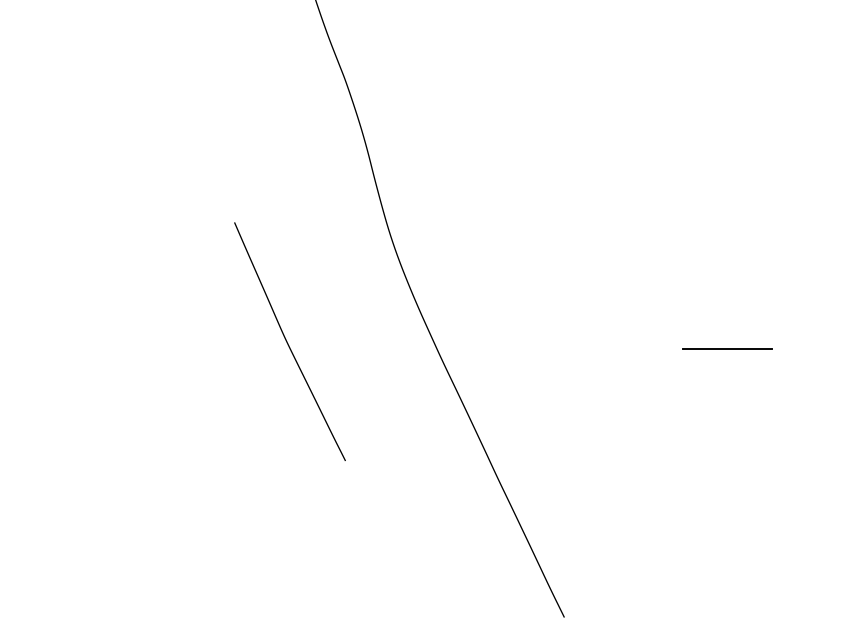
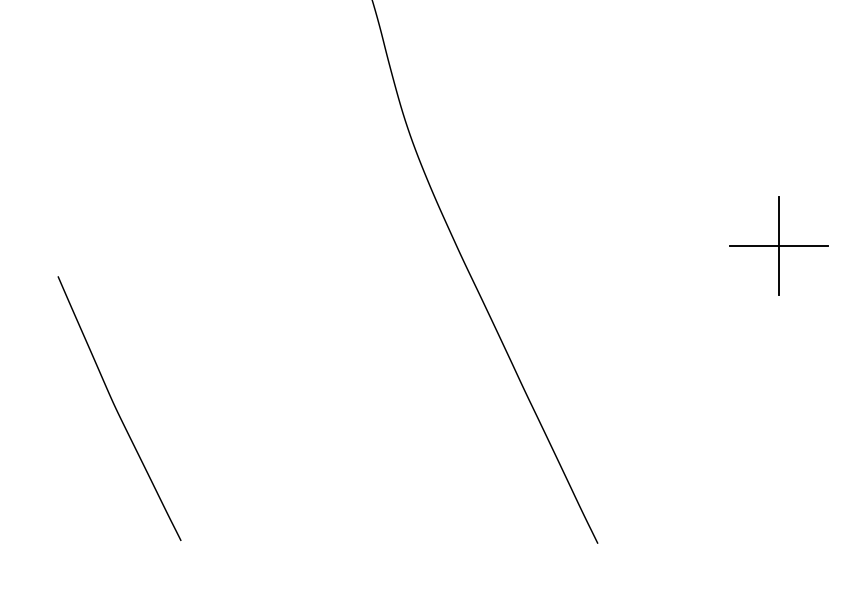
curve: (287, 341) -> (116, 408), moved
line: (727, 348) -> (778, 245), added

